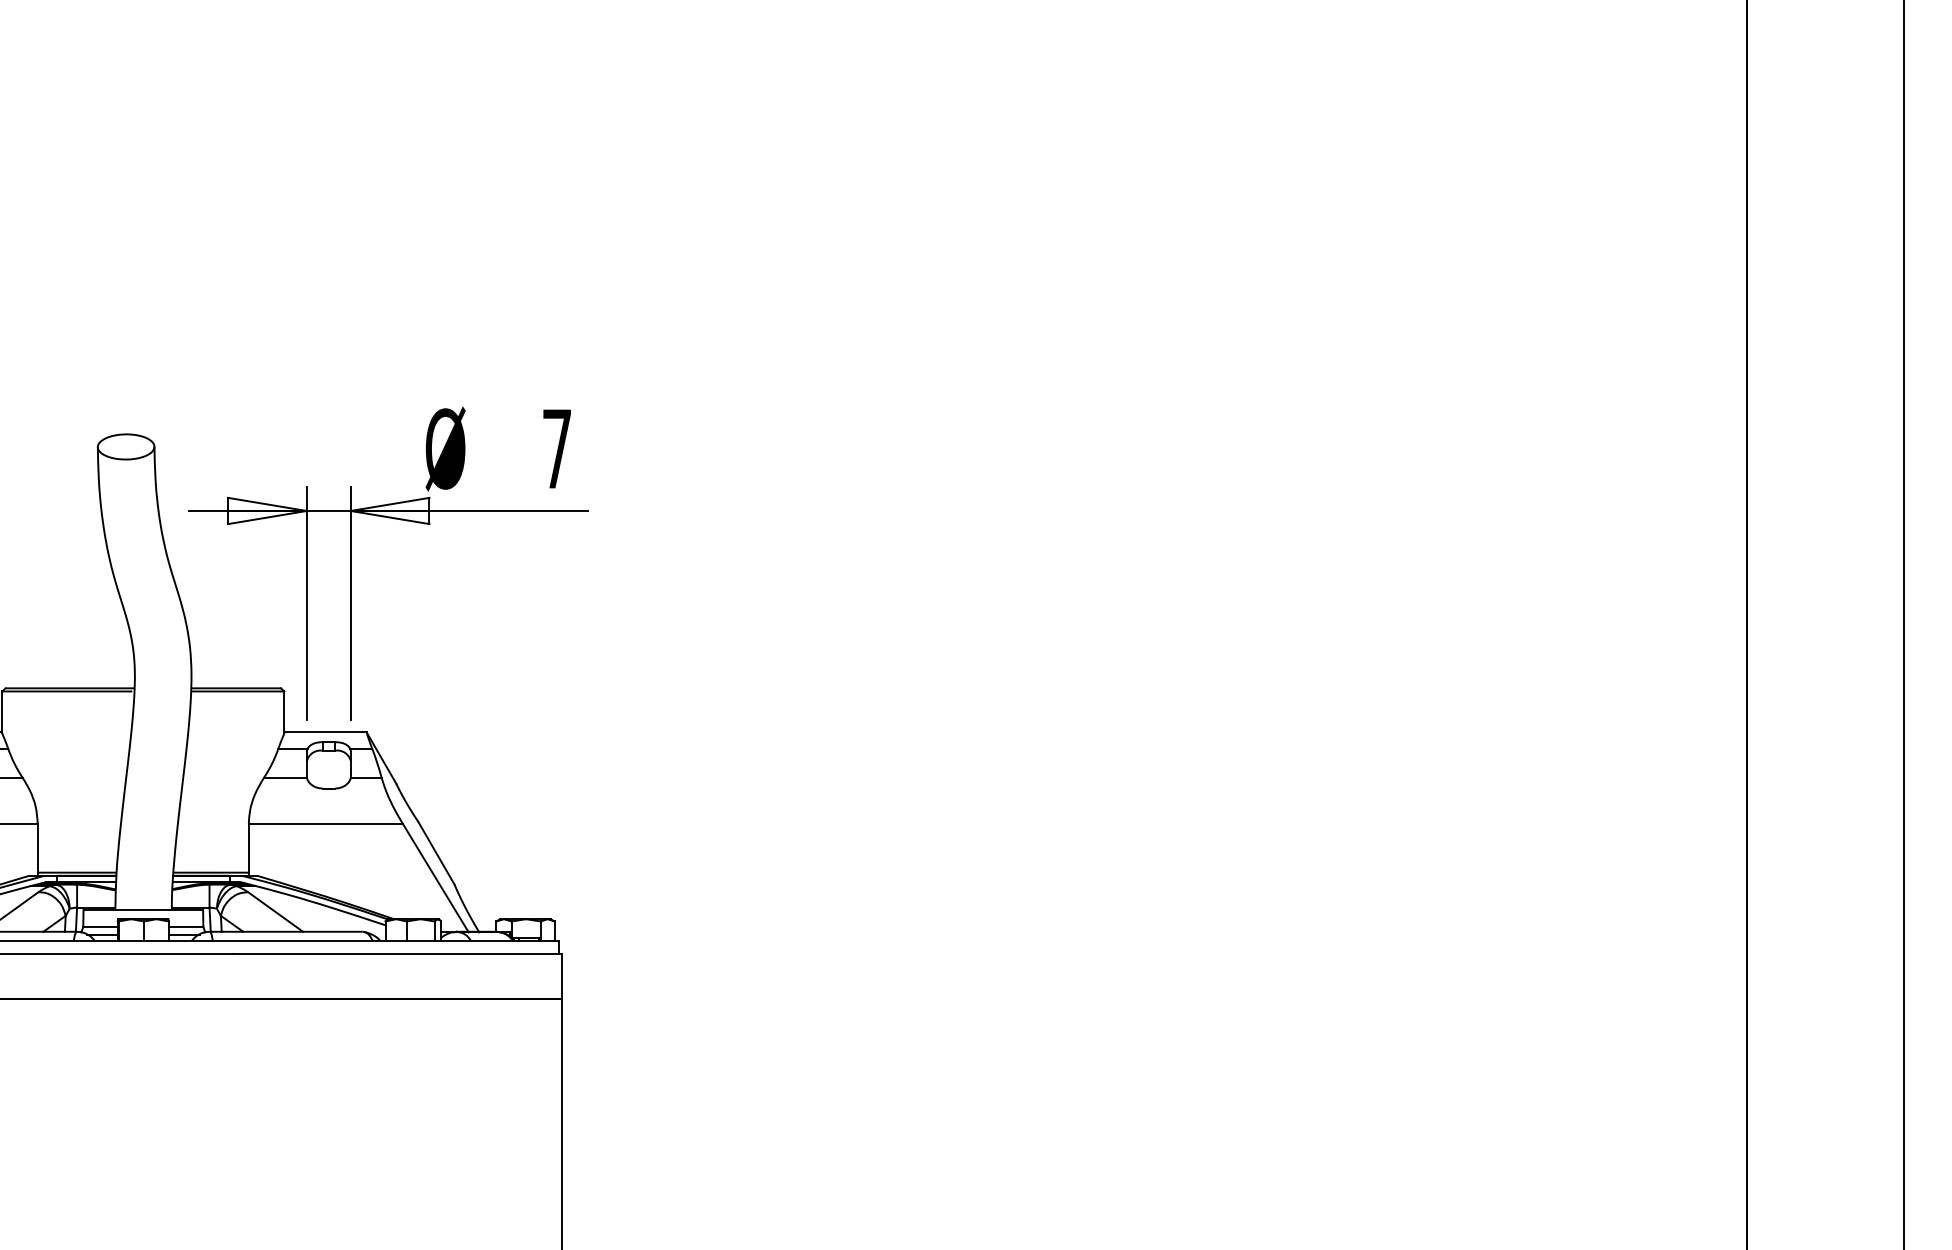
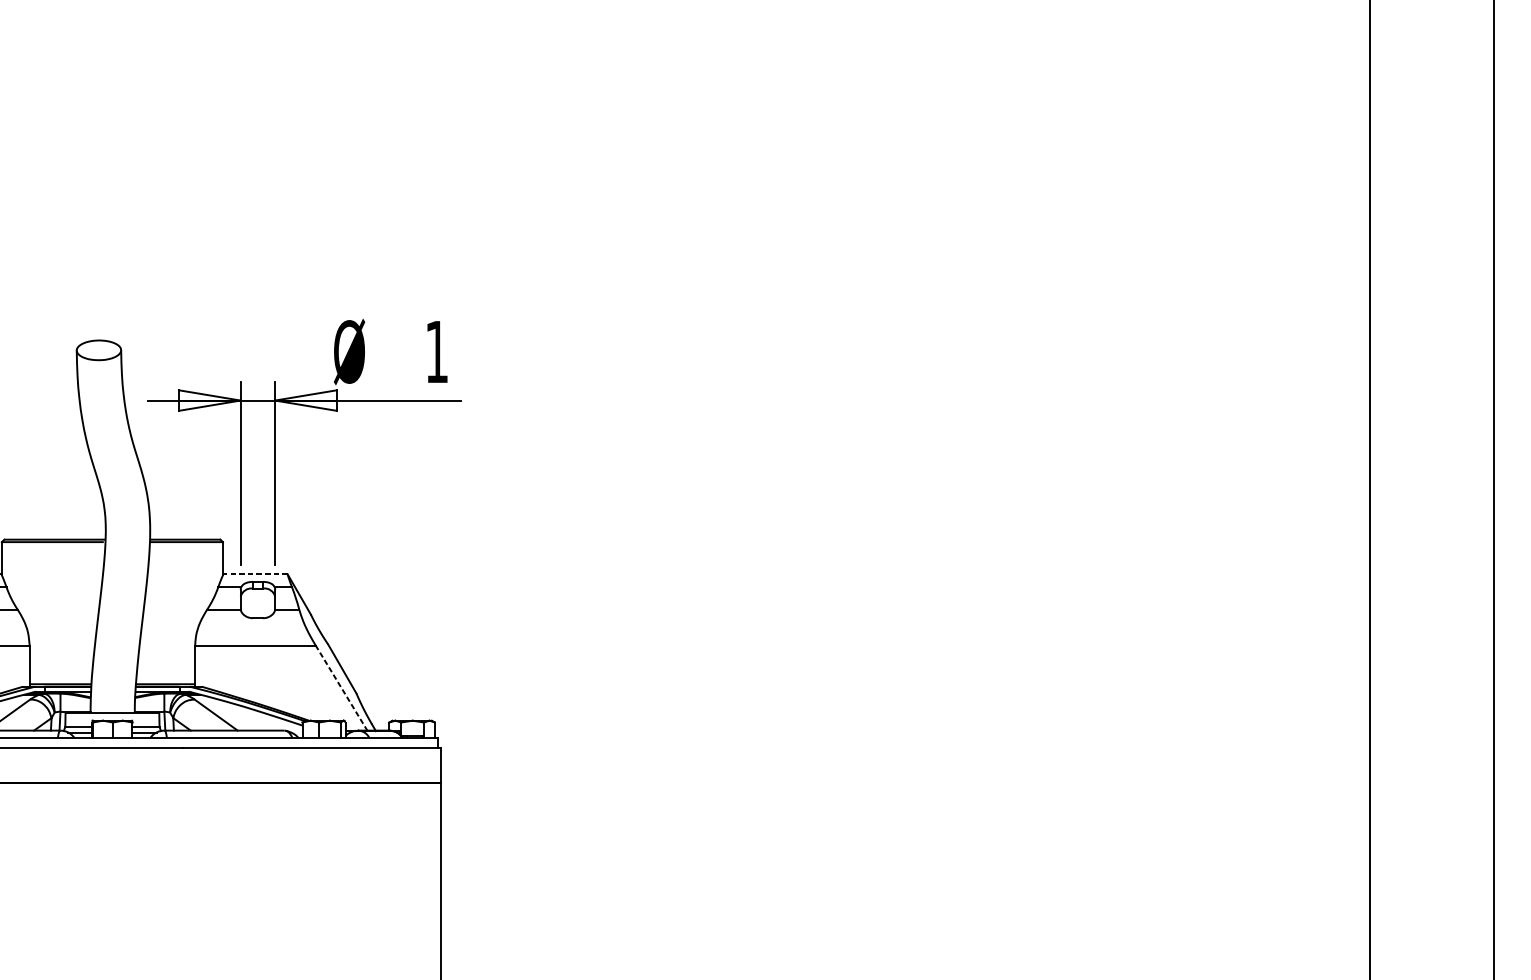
text: (556, 448) -> (436, 351), 7 -> 1
line: (325, 732) -> (255, 574), solid -> dashed
line: (435, 877) -> (341, 688), solid -> dashed

